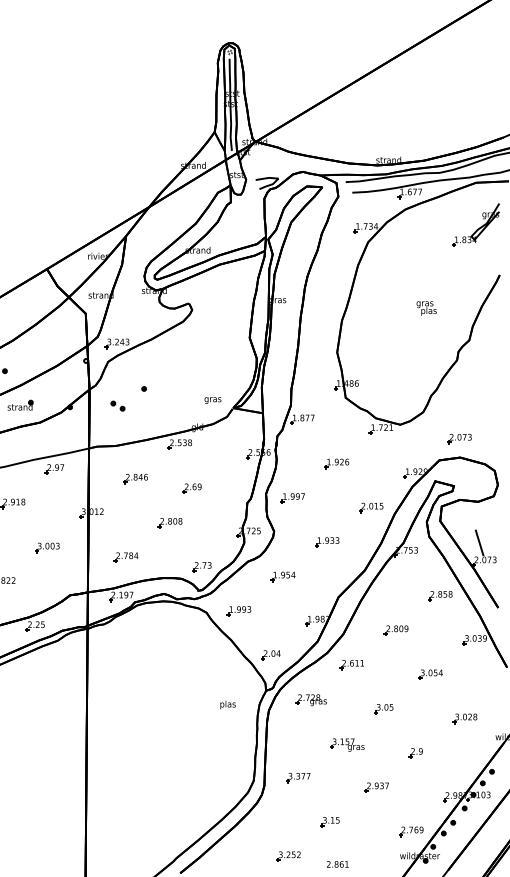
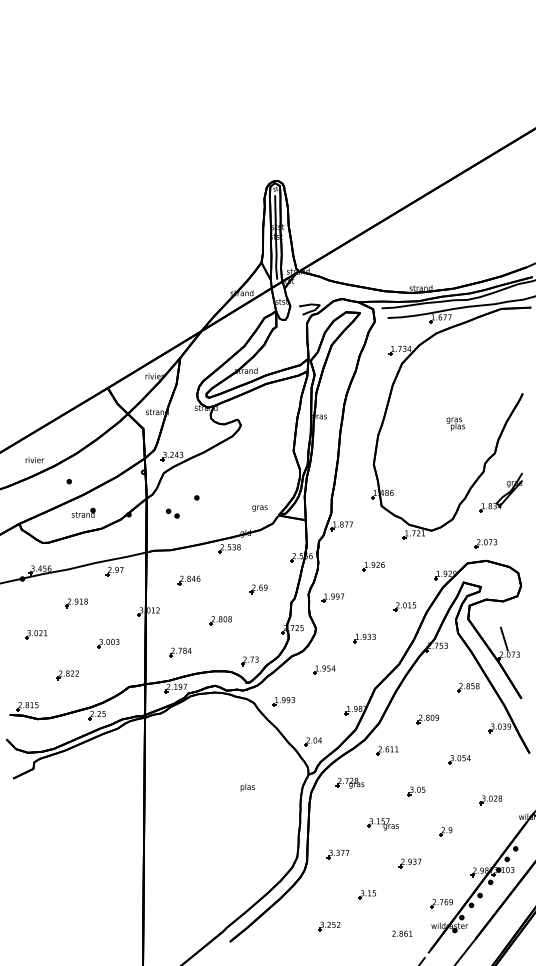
part: (475, 224) -> (500, 492), moved
part: (191, 488) -> (258, 589), moved
text: (227, 704) -> (247, 787), moved
text: (337, 864) -> (402, 933), moved

